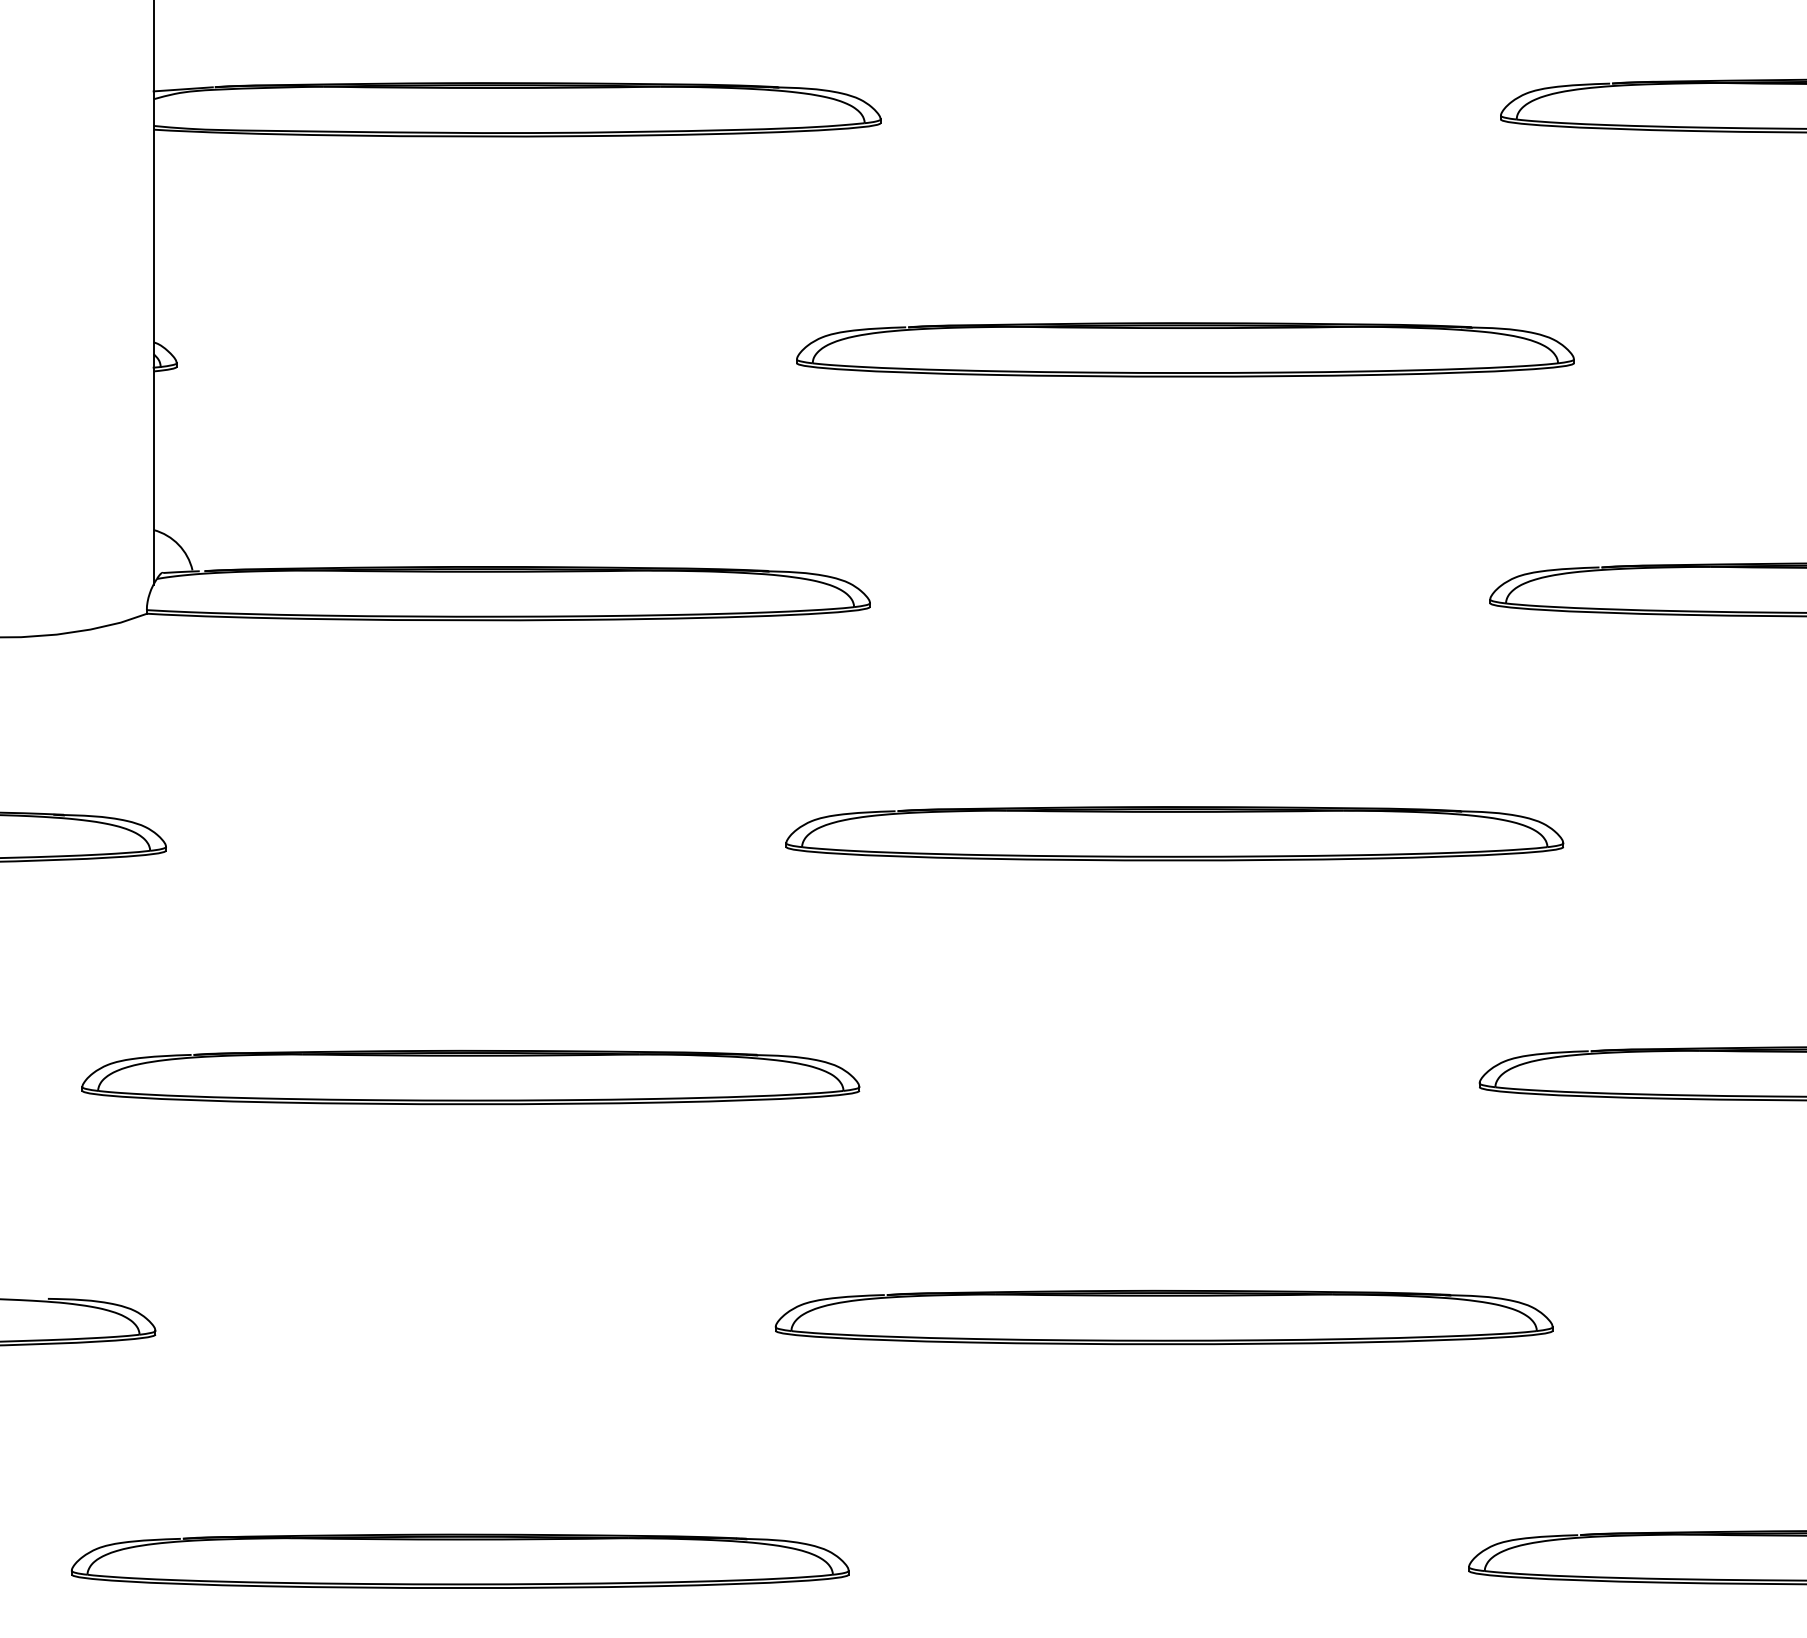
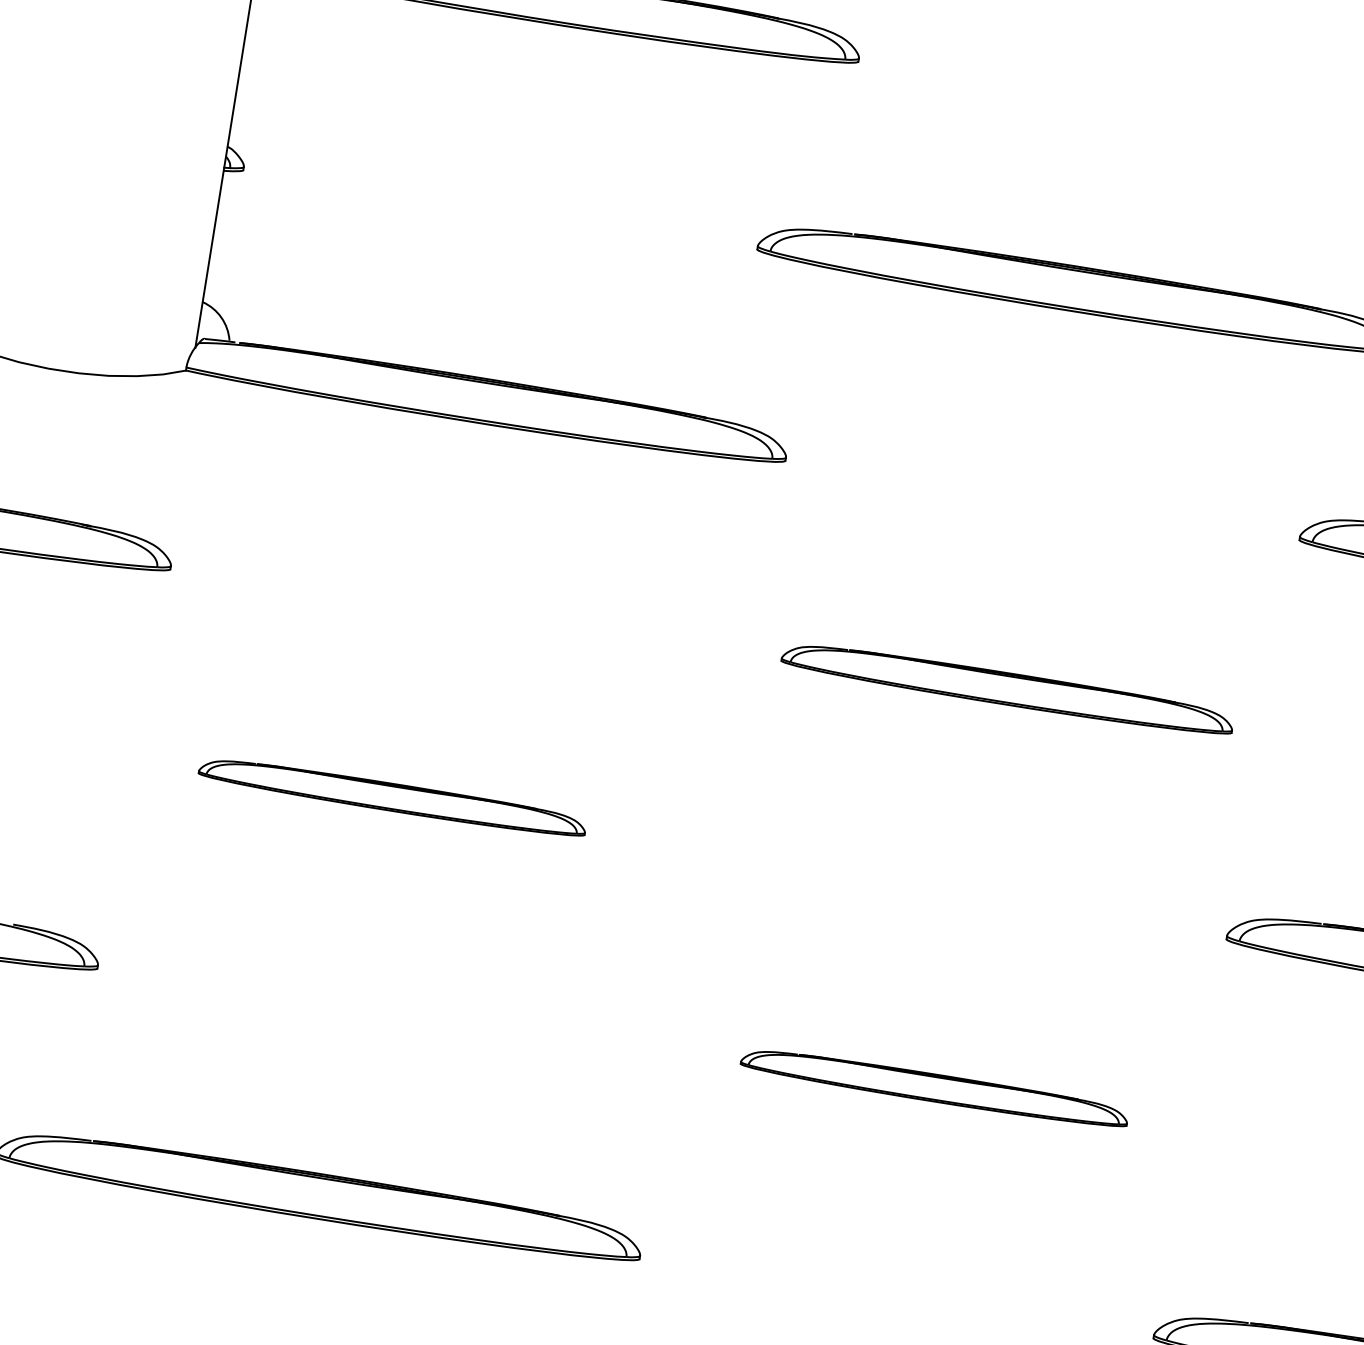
part: (1174, 833) -> (1007, 688), size x0.7
part: (470, 1077) -> (392, 797), size x0.6
part: (1163, 1317) -> (934, 1087), size x0.6

